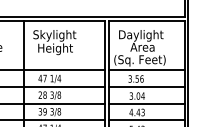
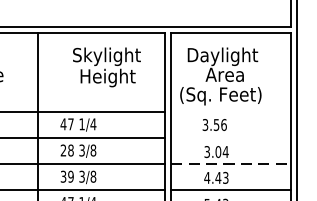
text: (54, 42) -> (106, 67), moved
line: (146, 70) -> (231, 111), removed
line: (146, 87) -> (231, 138), removed
line: (146, 103) -> (231, 163), solid -> dashed

